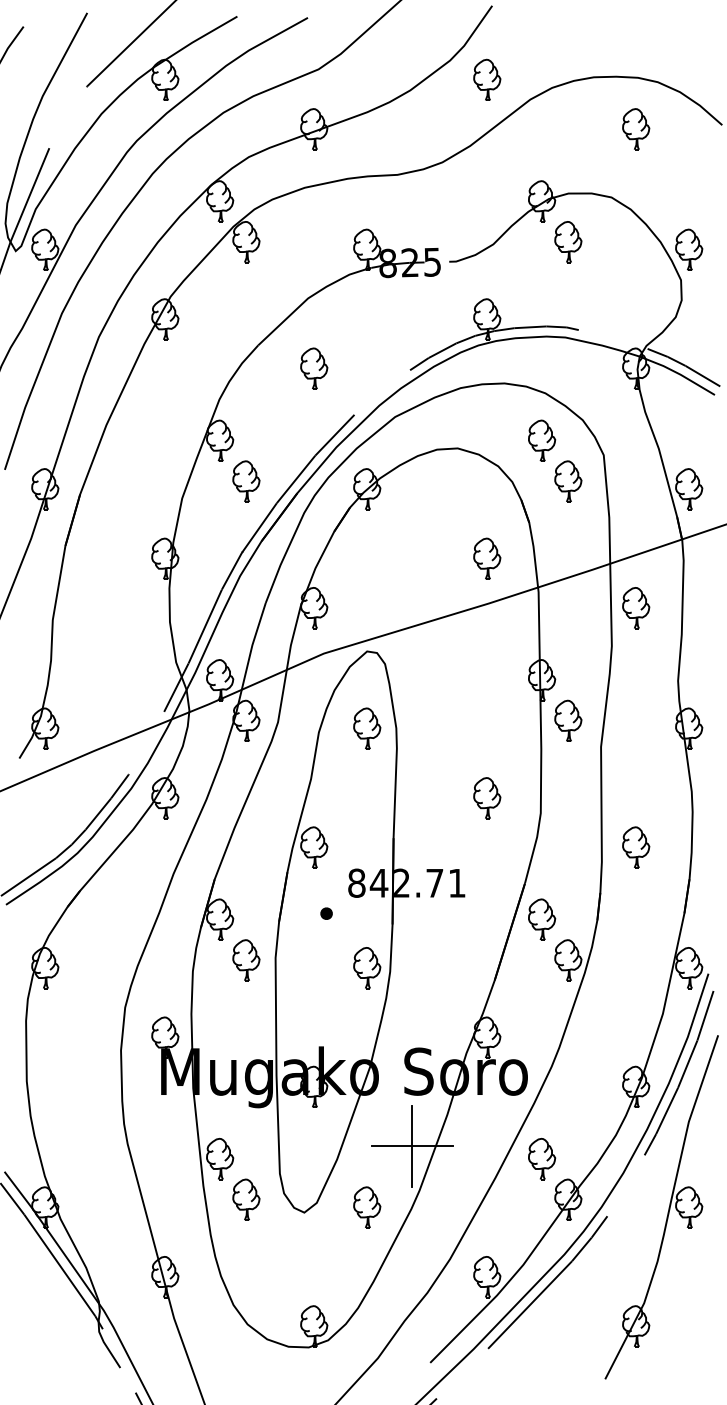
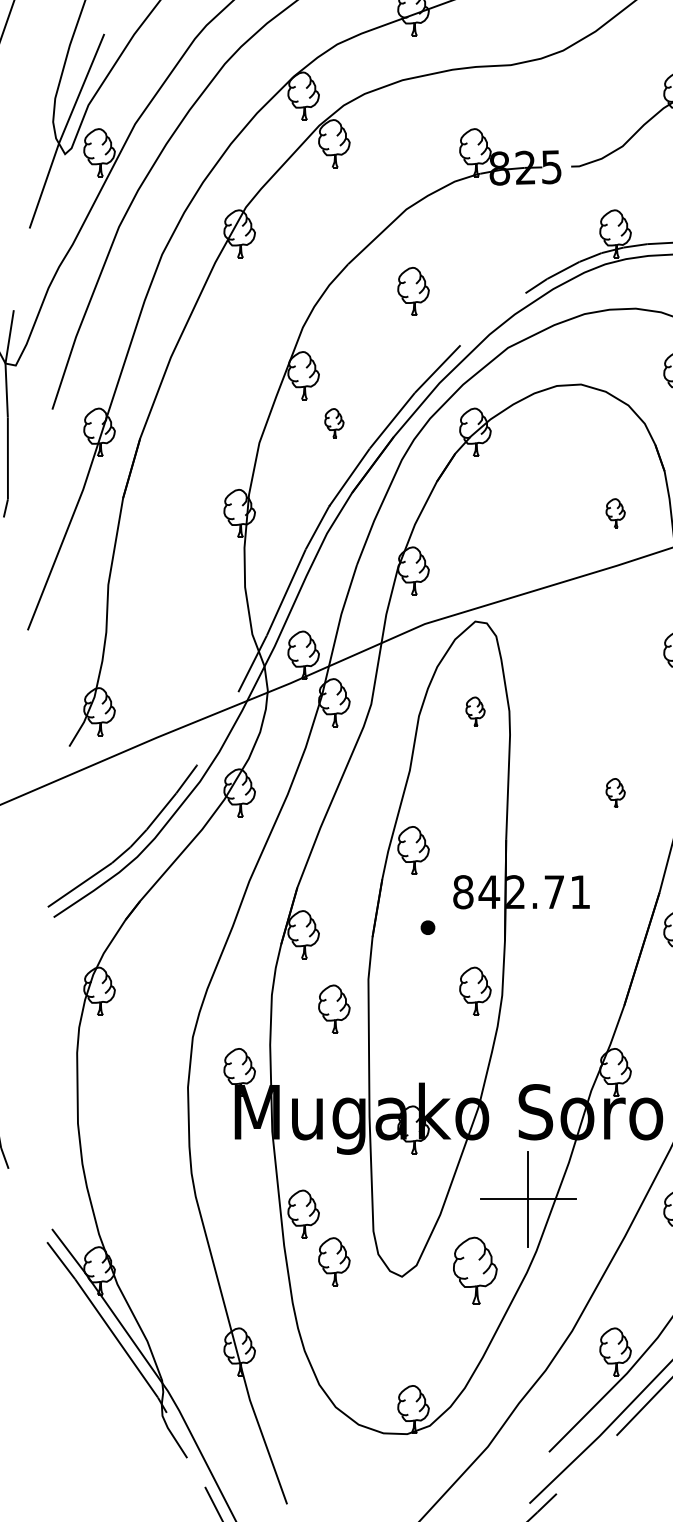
part: (246, 481) -> (334, 423), size x0.6
part: (487, 558) -> (615, 513), size x0.6
part: (367, 728) -> (475, 711), size x0.6
part: (487, 798) -> (615, 793), size x0.6
part: (246, 960) -> (334, 1009), moved
part: (367, 1207) -> (475, 1270), size x1.4

